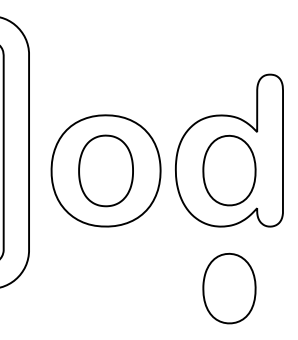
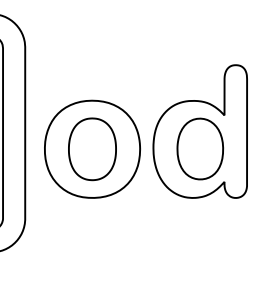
part: (229, 288) -> (200, 252), removed

